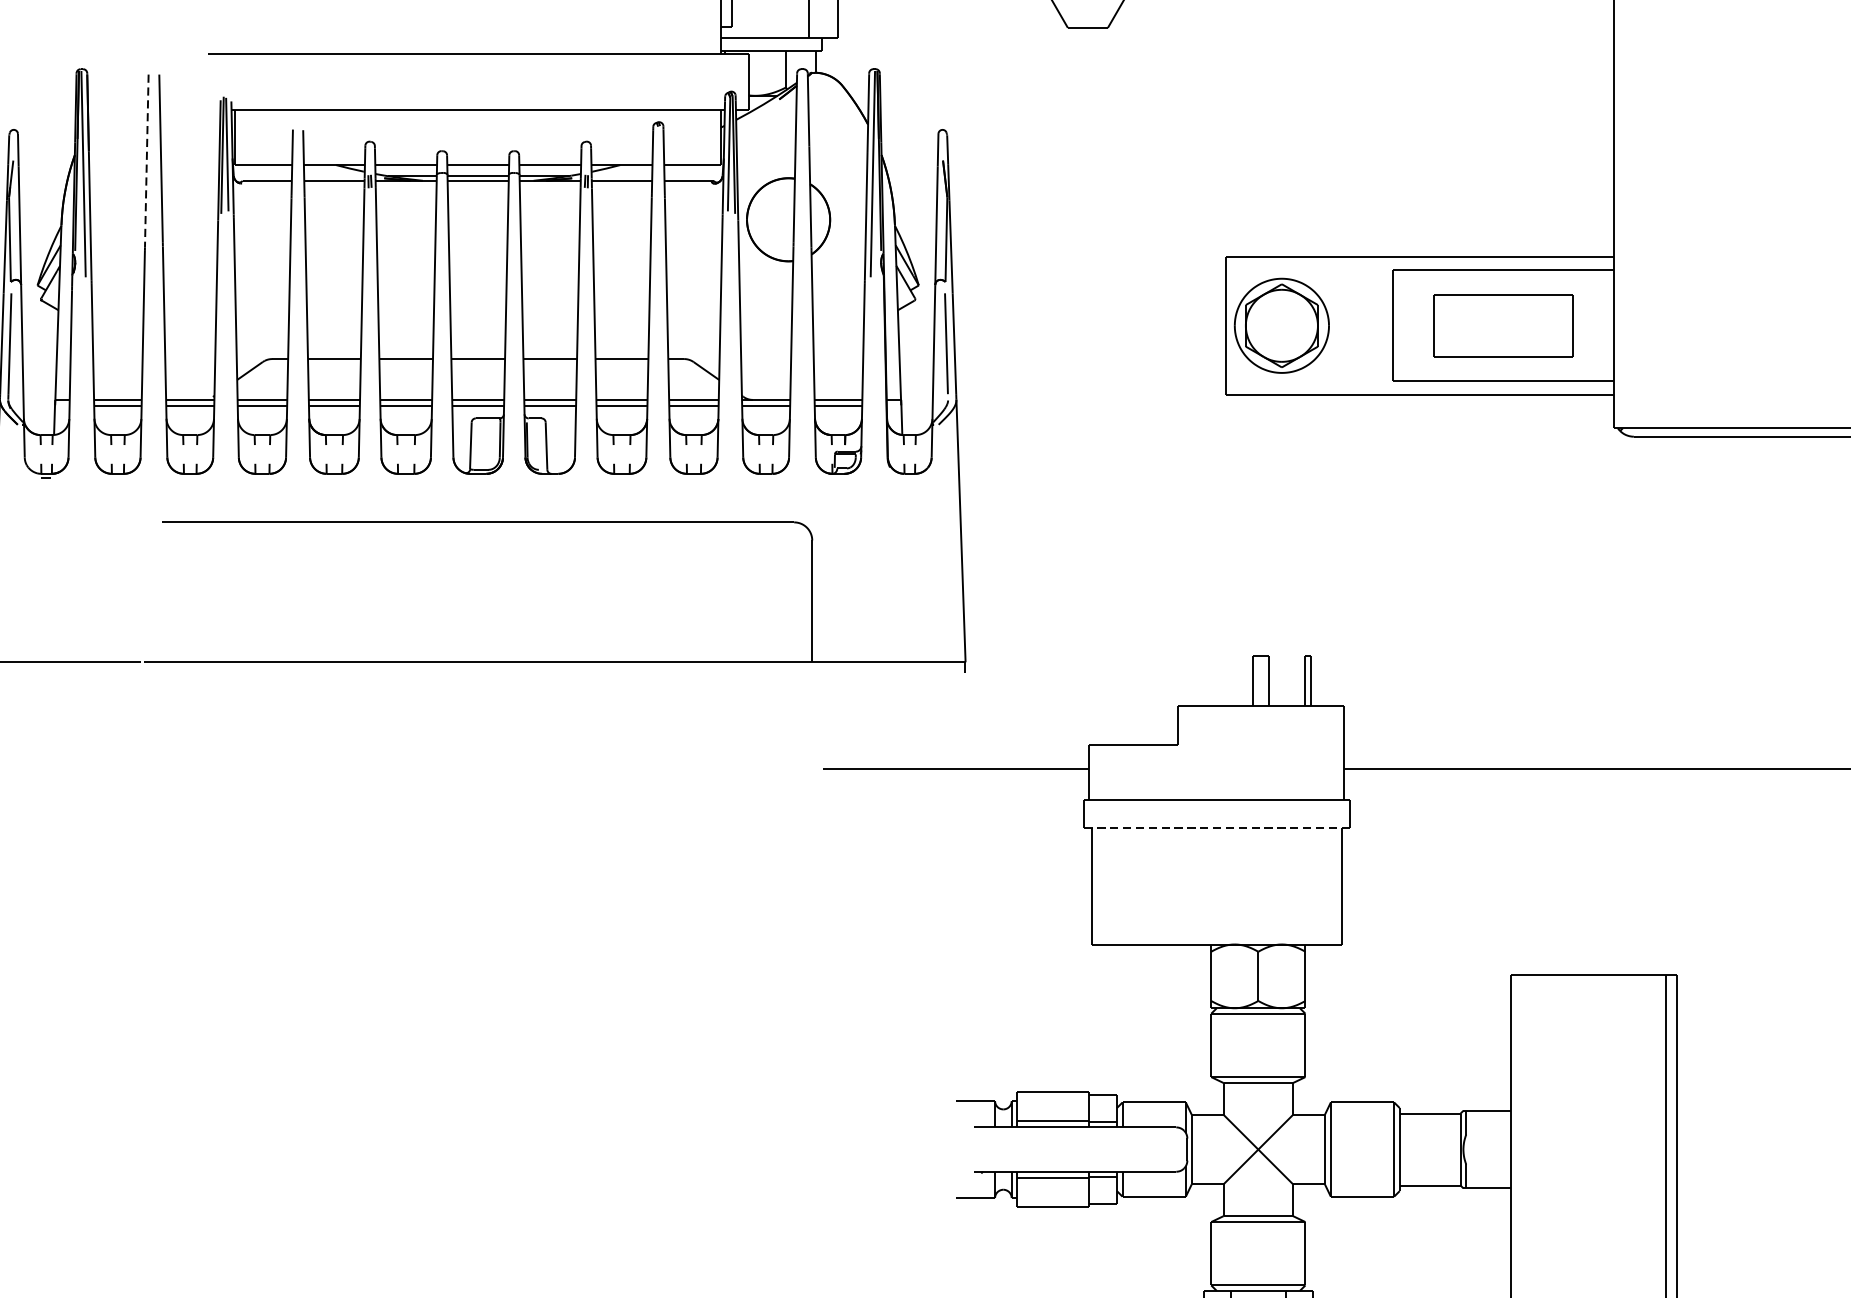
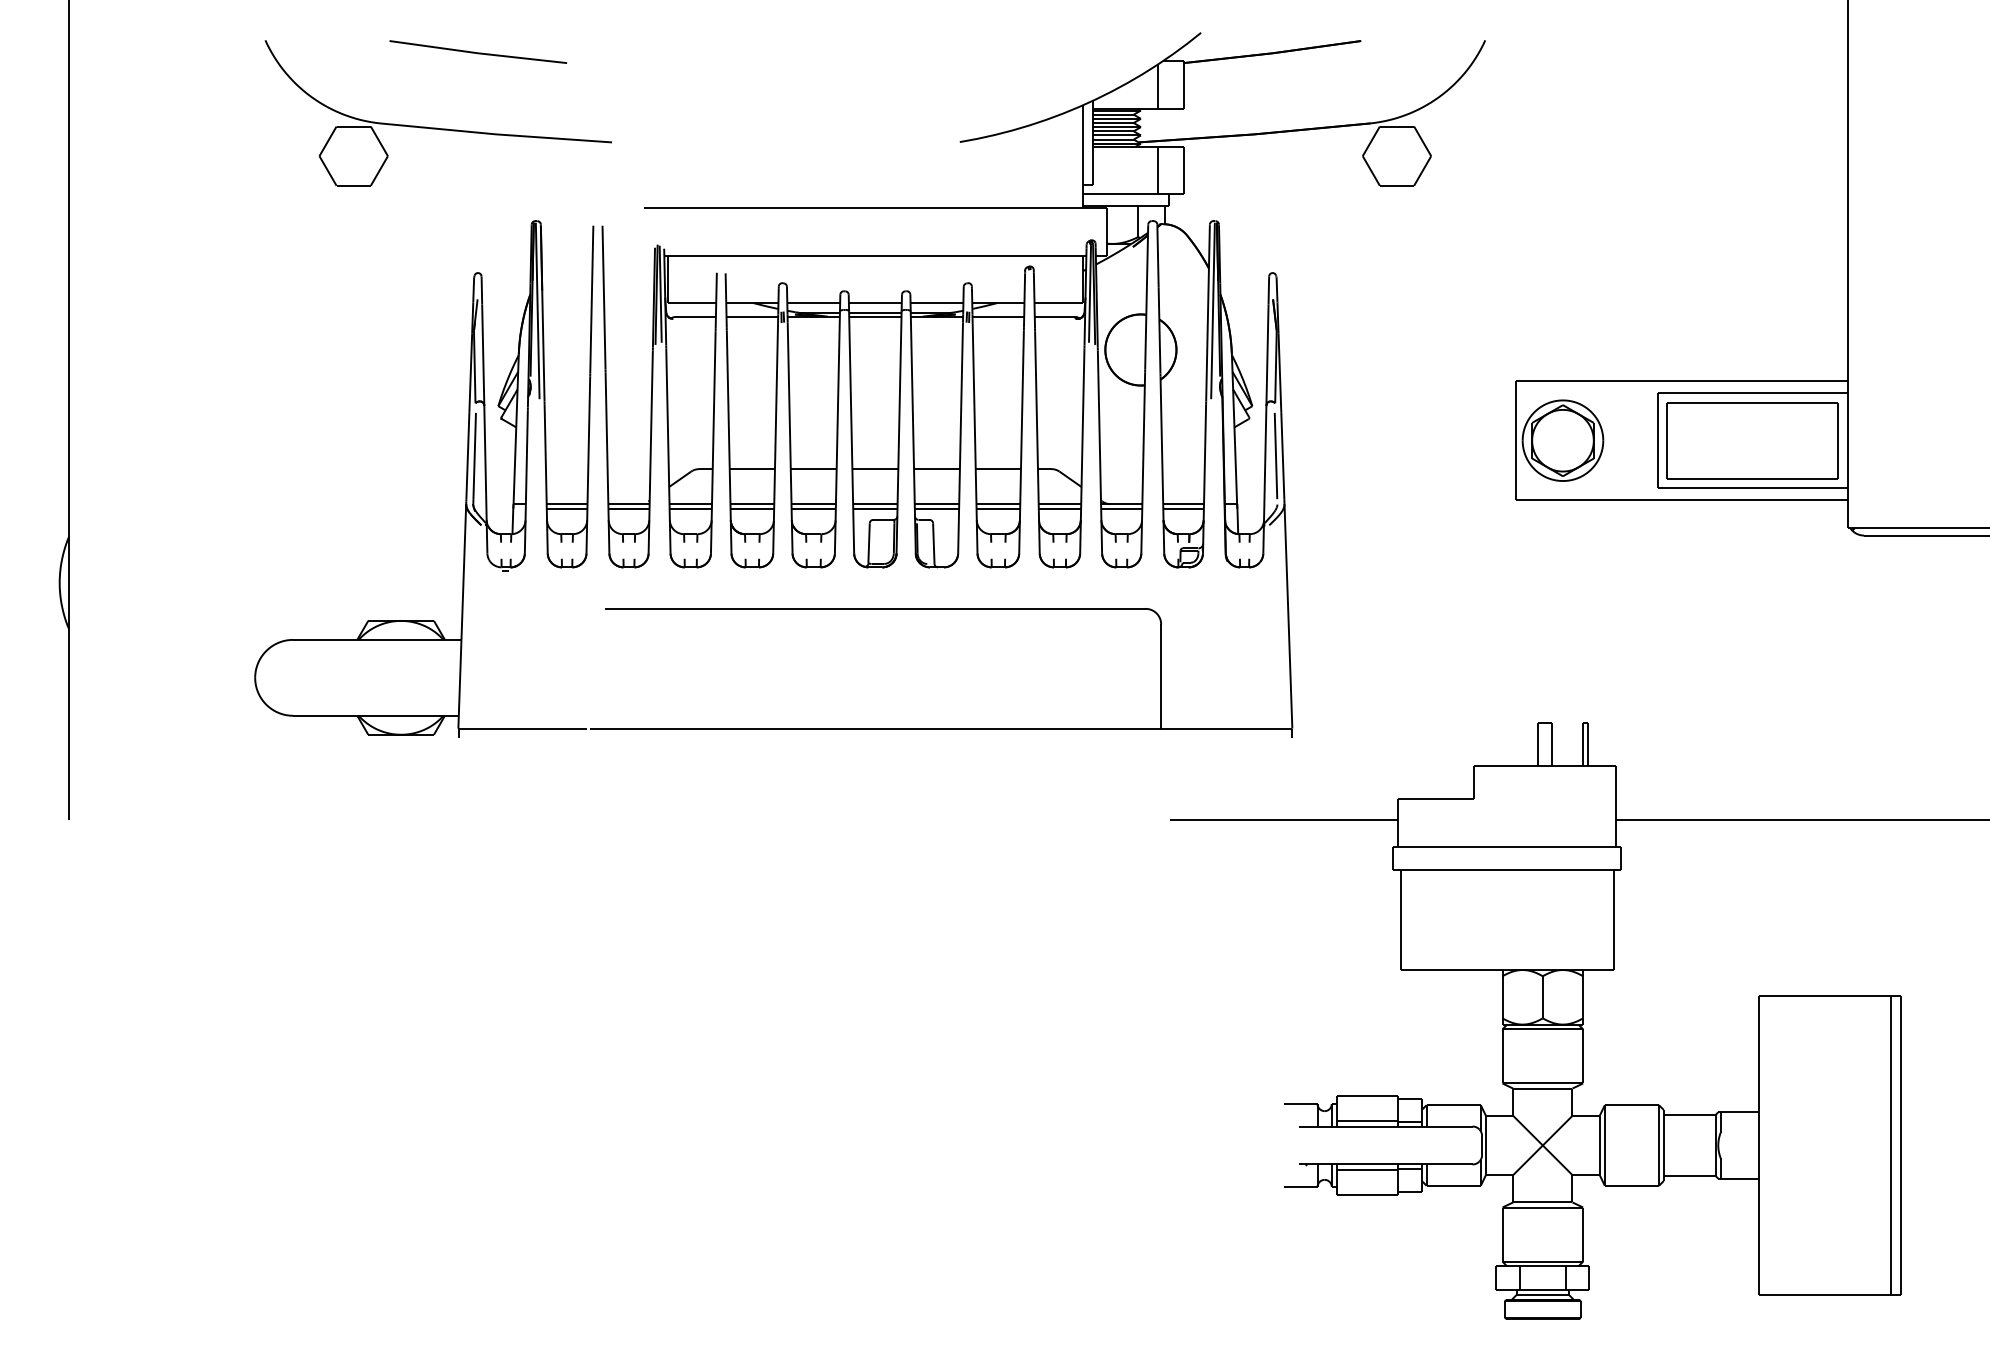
line: (146, 160) -> (591, 299), dashed -> solid
part: (1503, 325) -> (1752, 440), size x1.43
line: (1217, 828) -> (1507, 870), dashed -> solid

